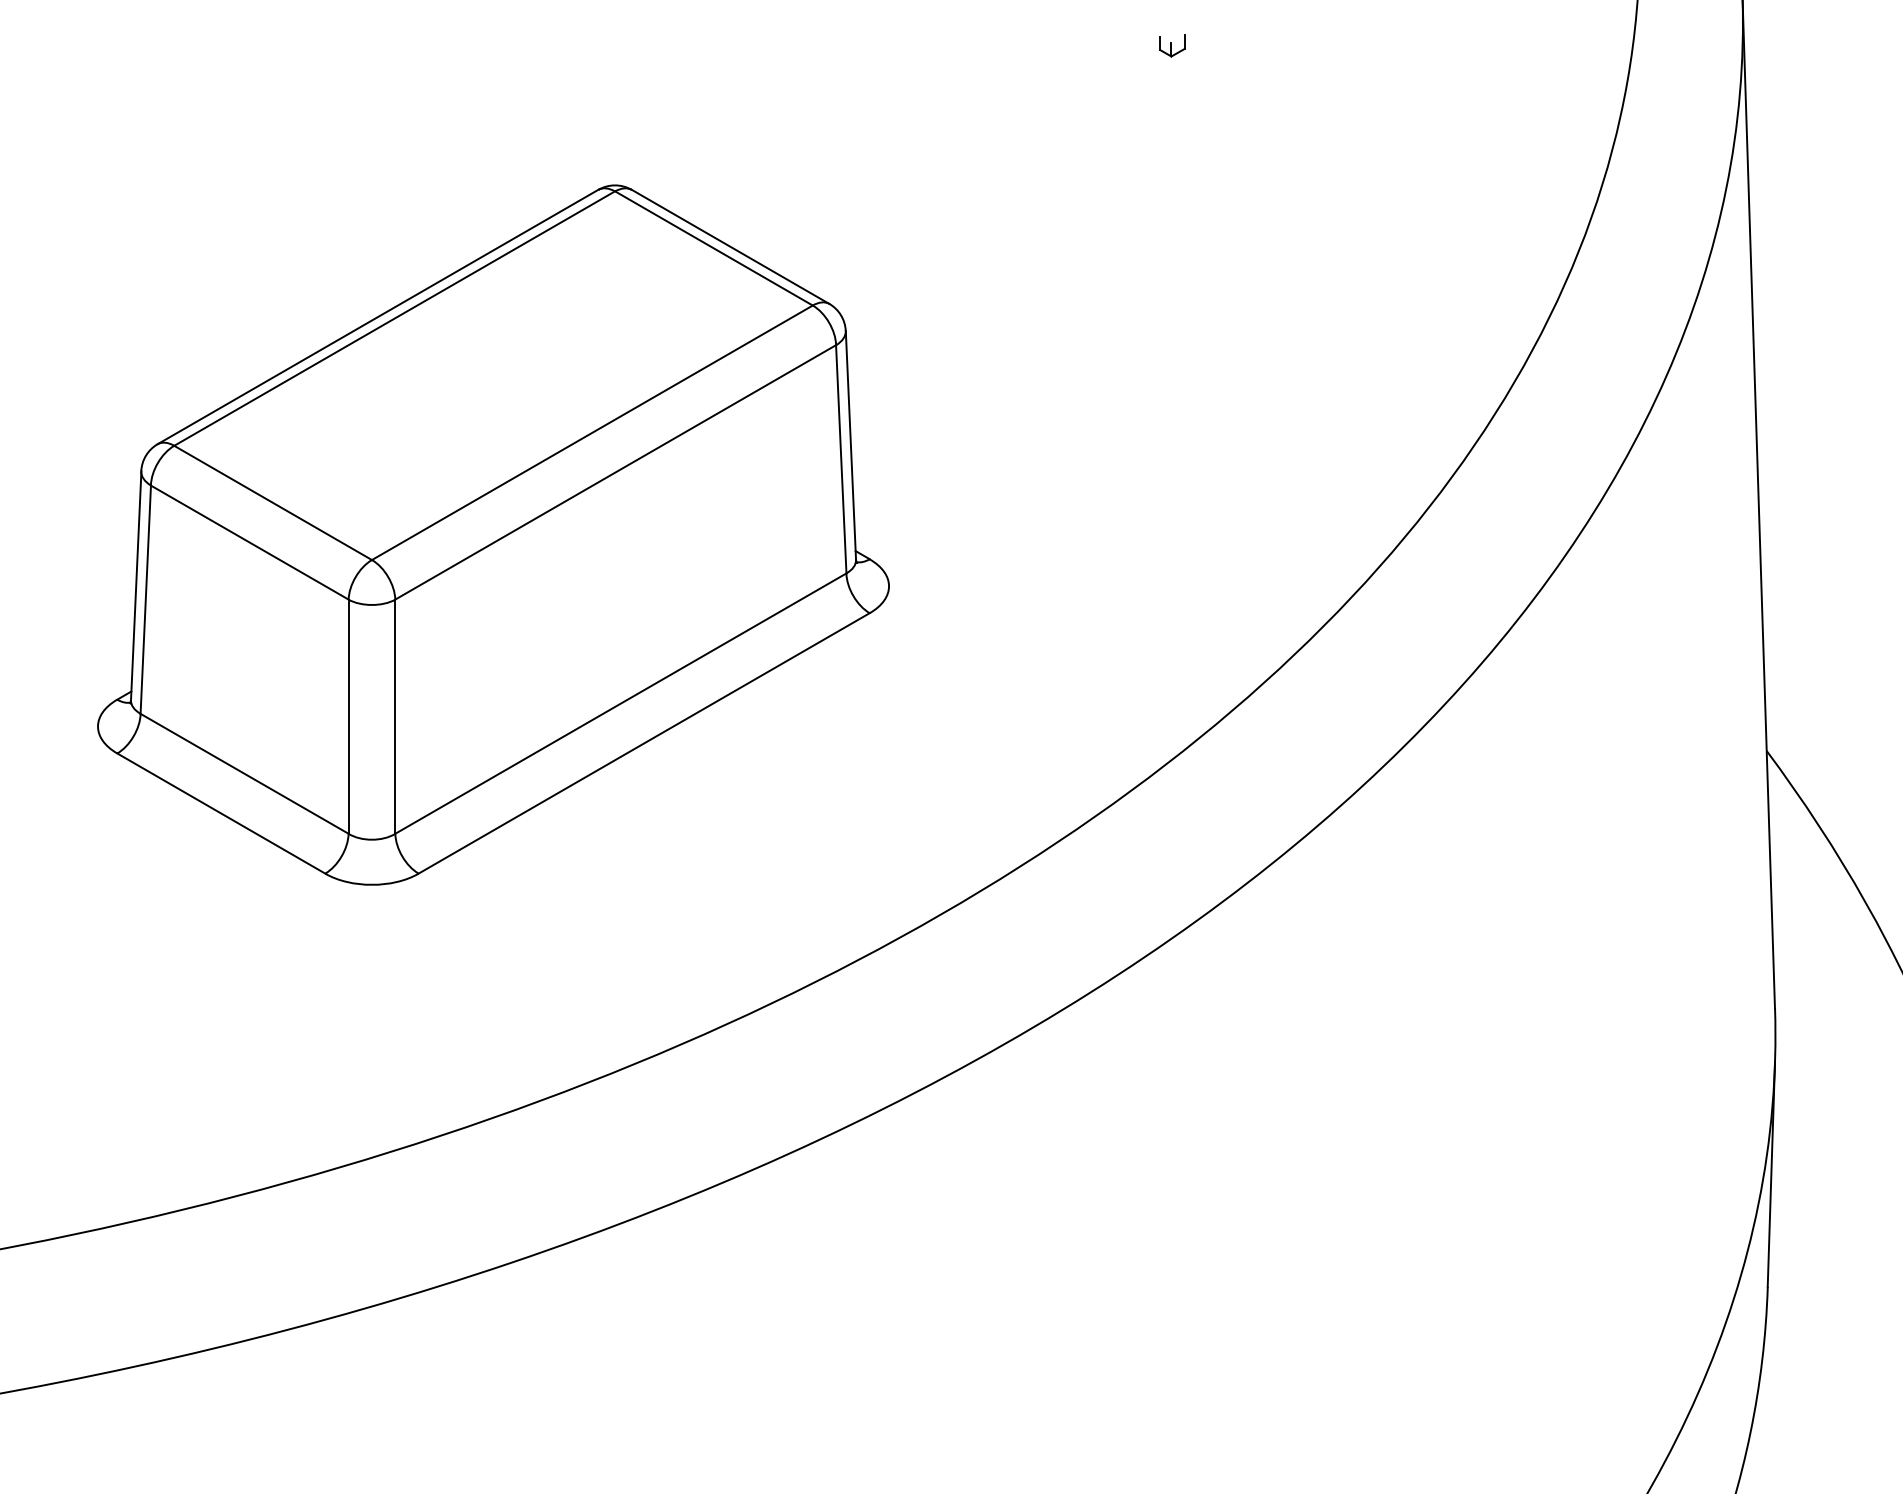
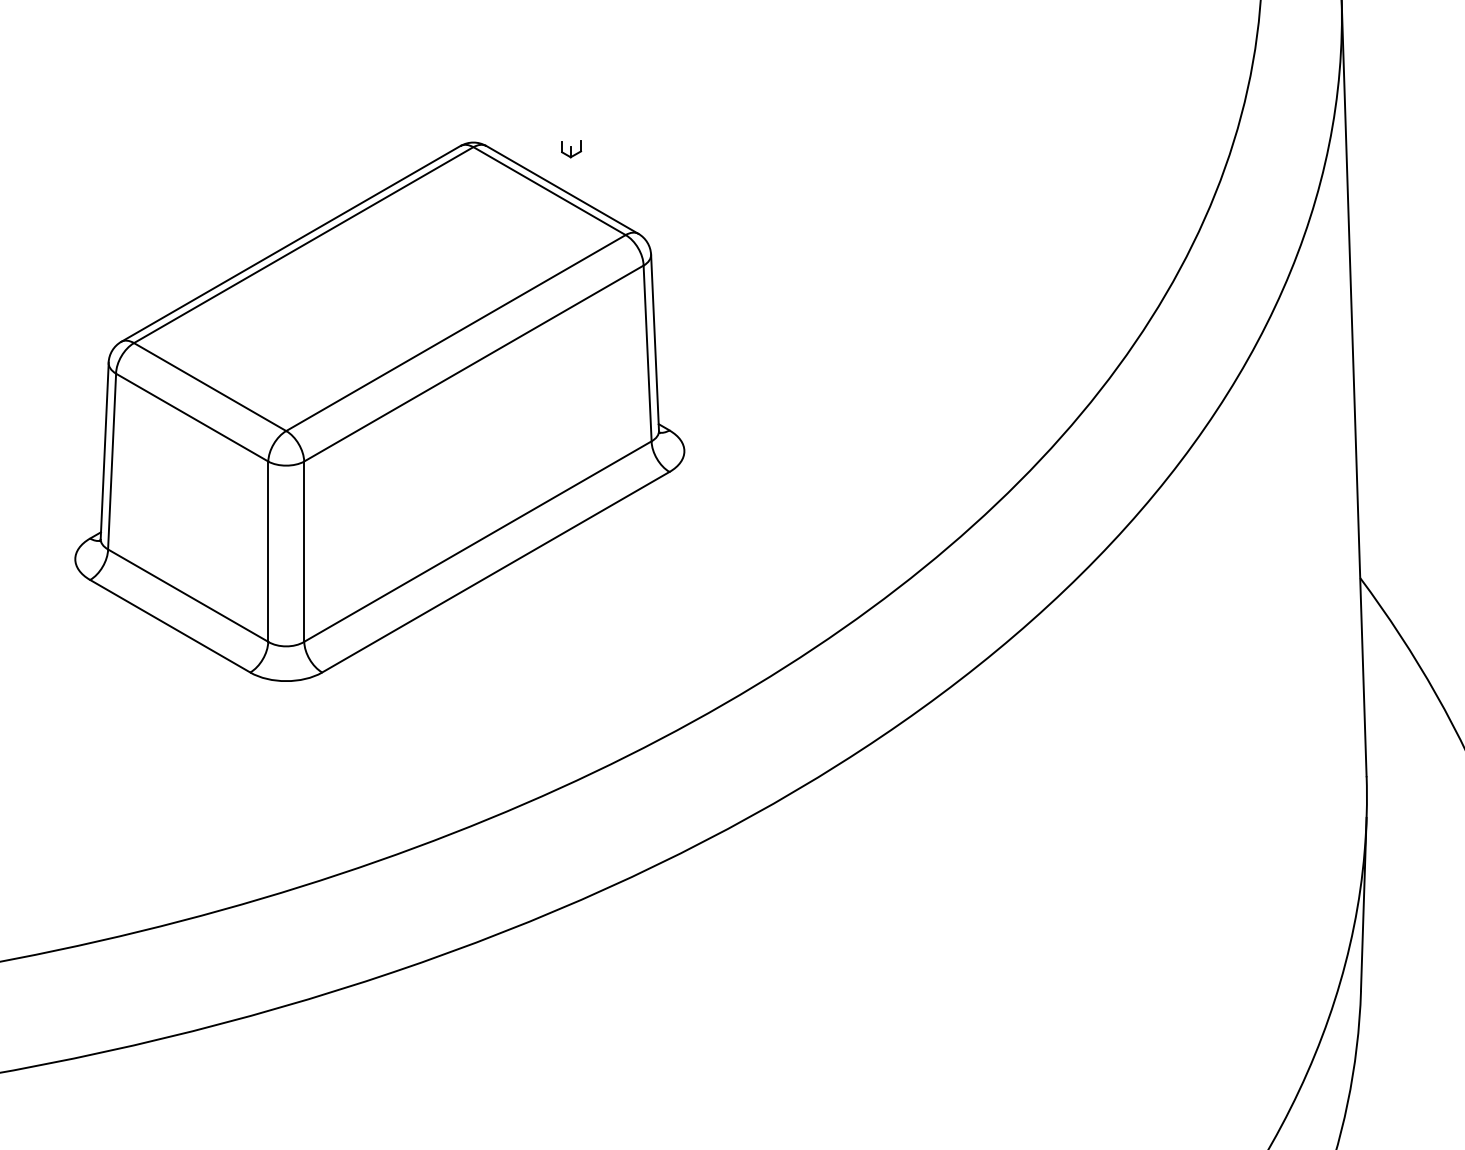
part: (1172, 45) -> (571, 148), moved

